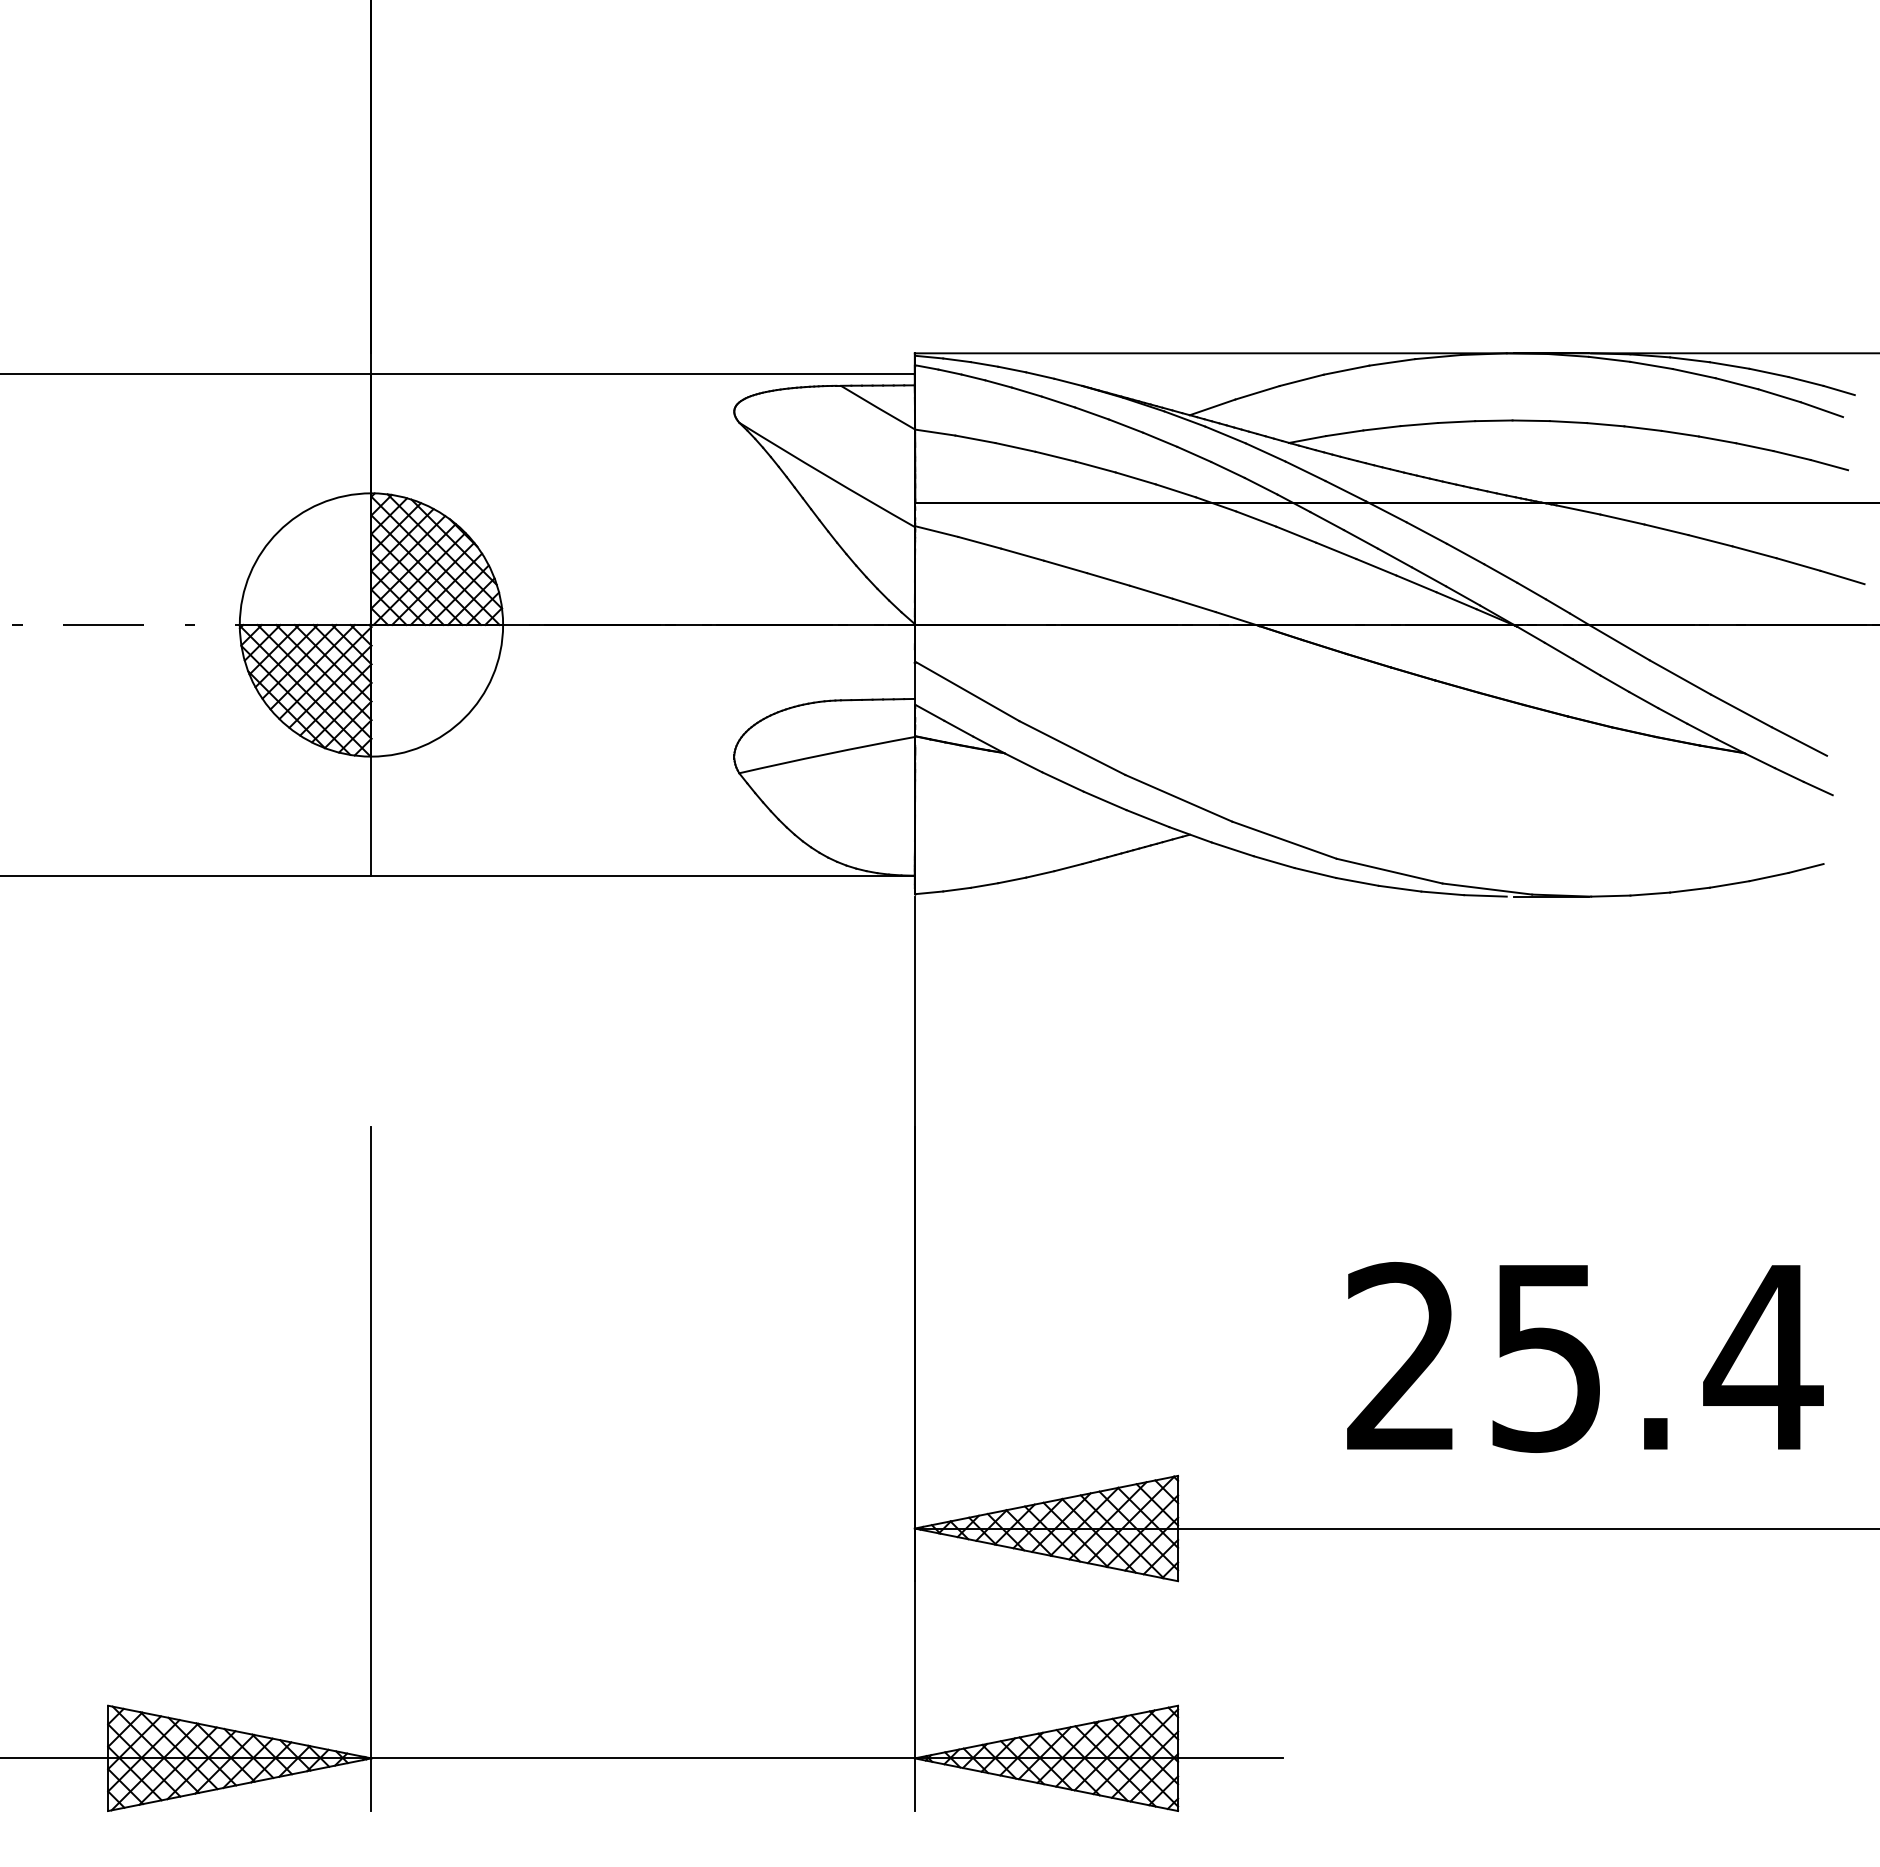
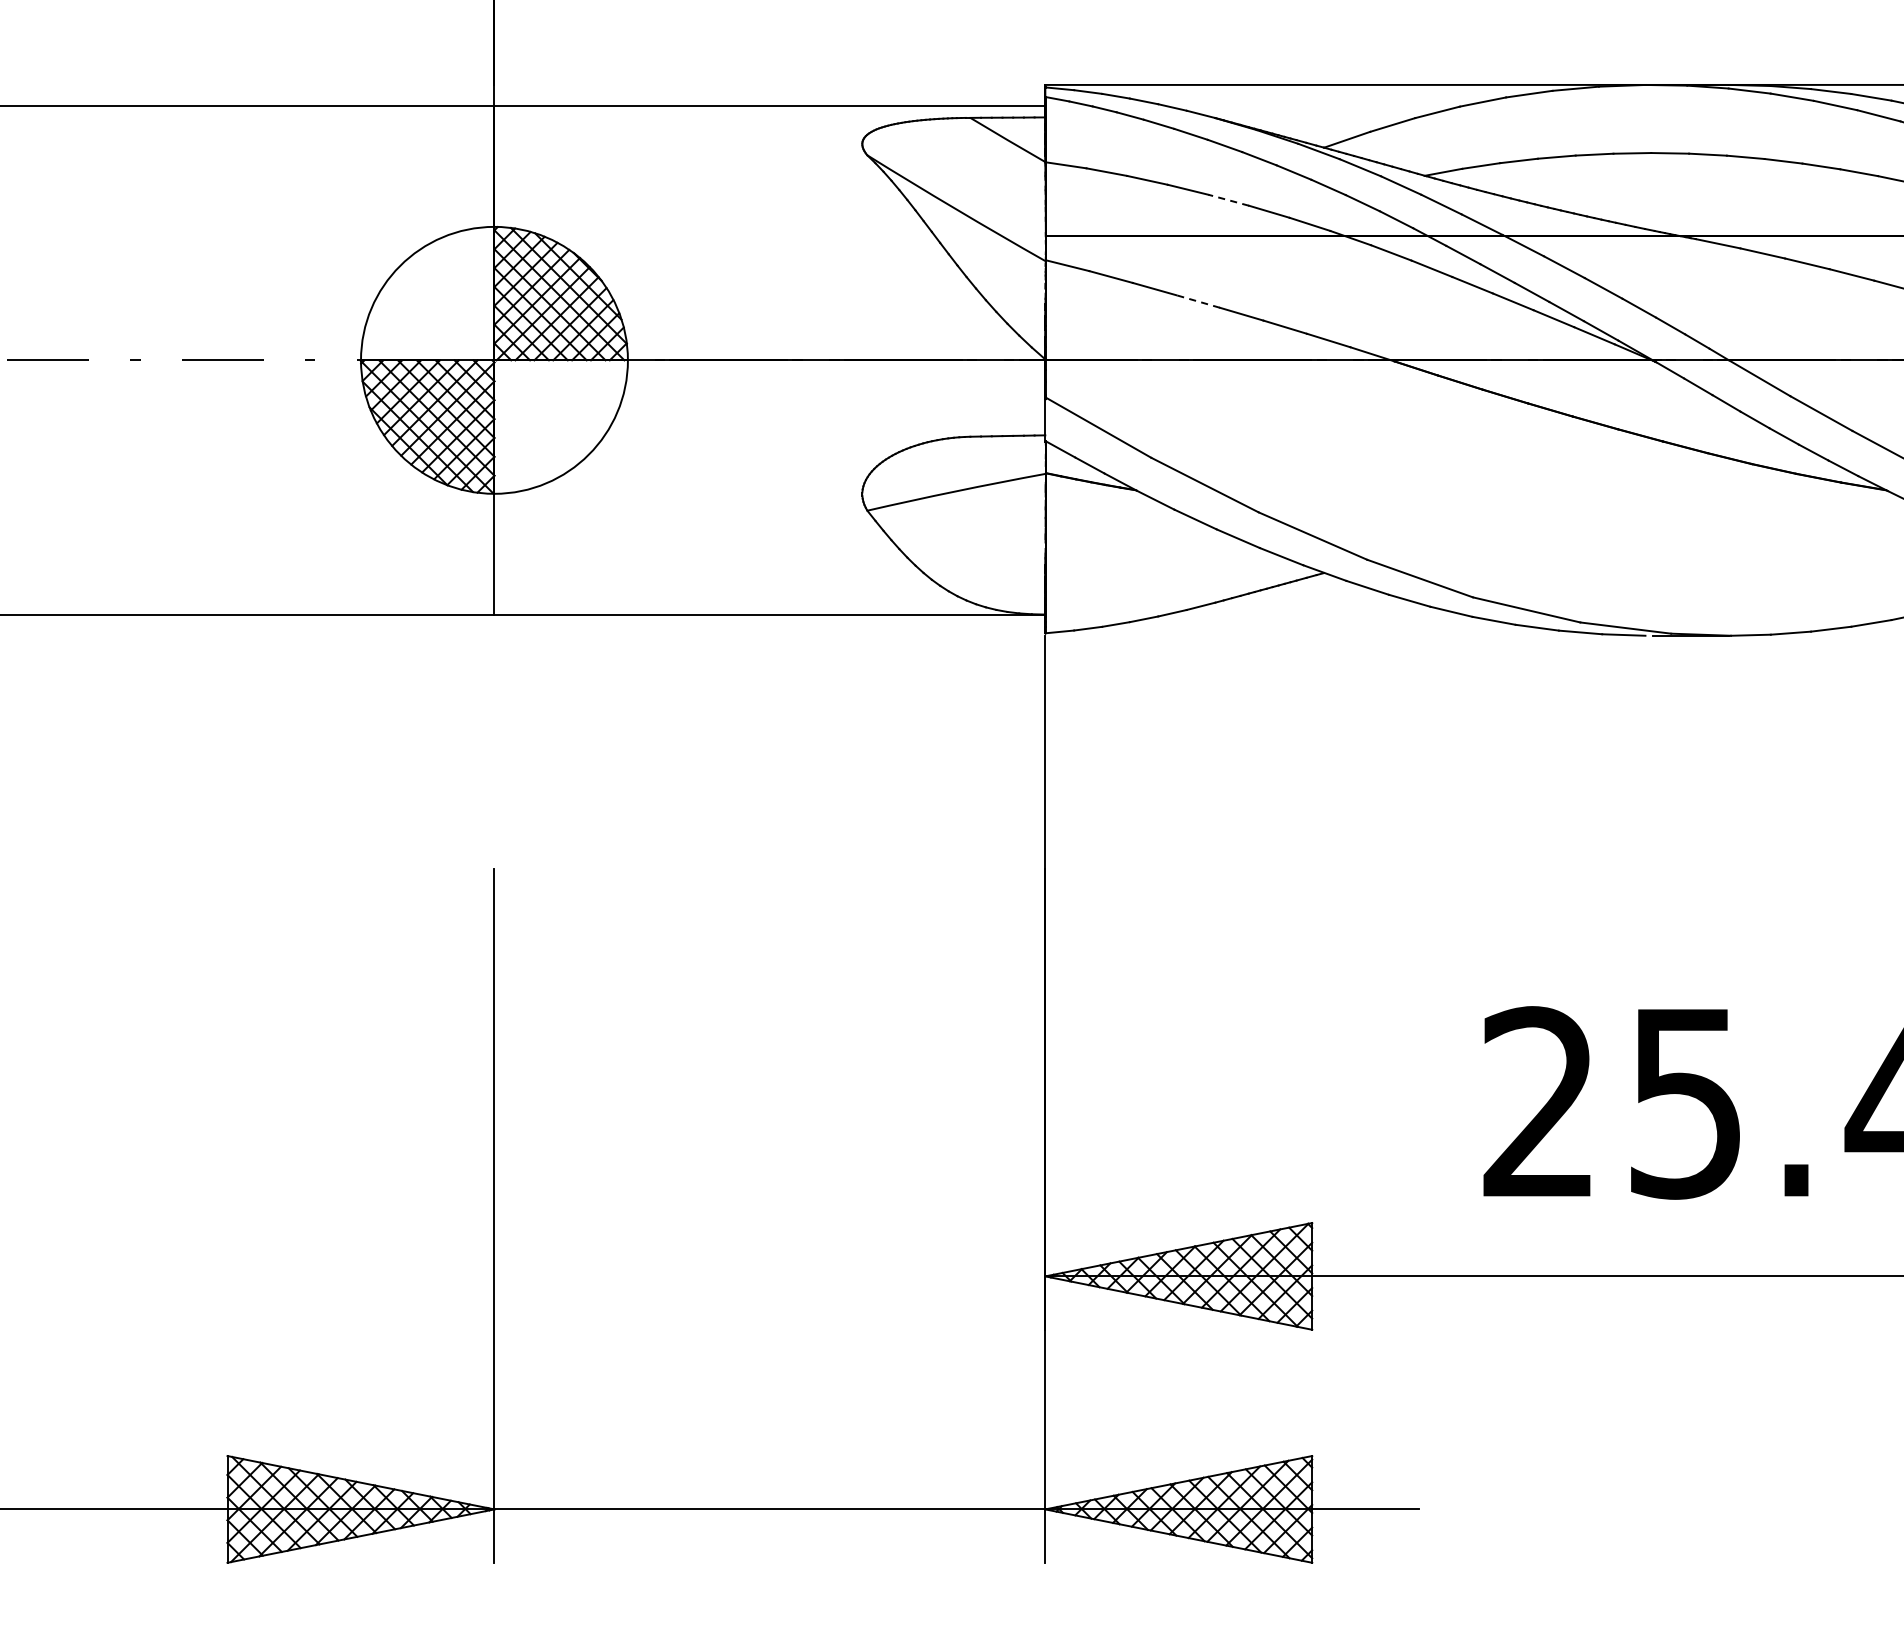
line: (1095, 467) -> (1228, 200), solid -> dashed
line: (1065, 566) -> (1198, 301), solid -> dashed

